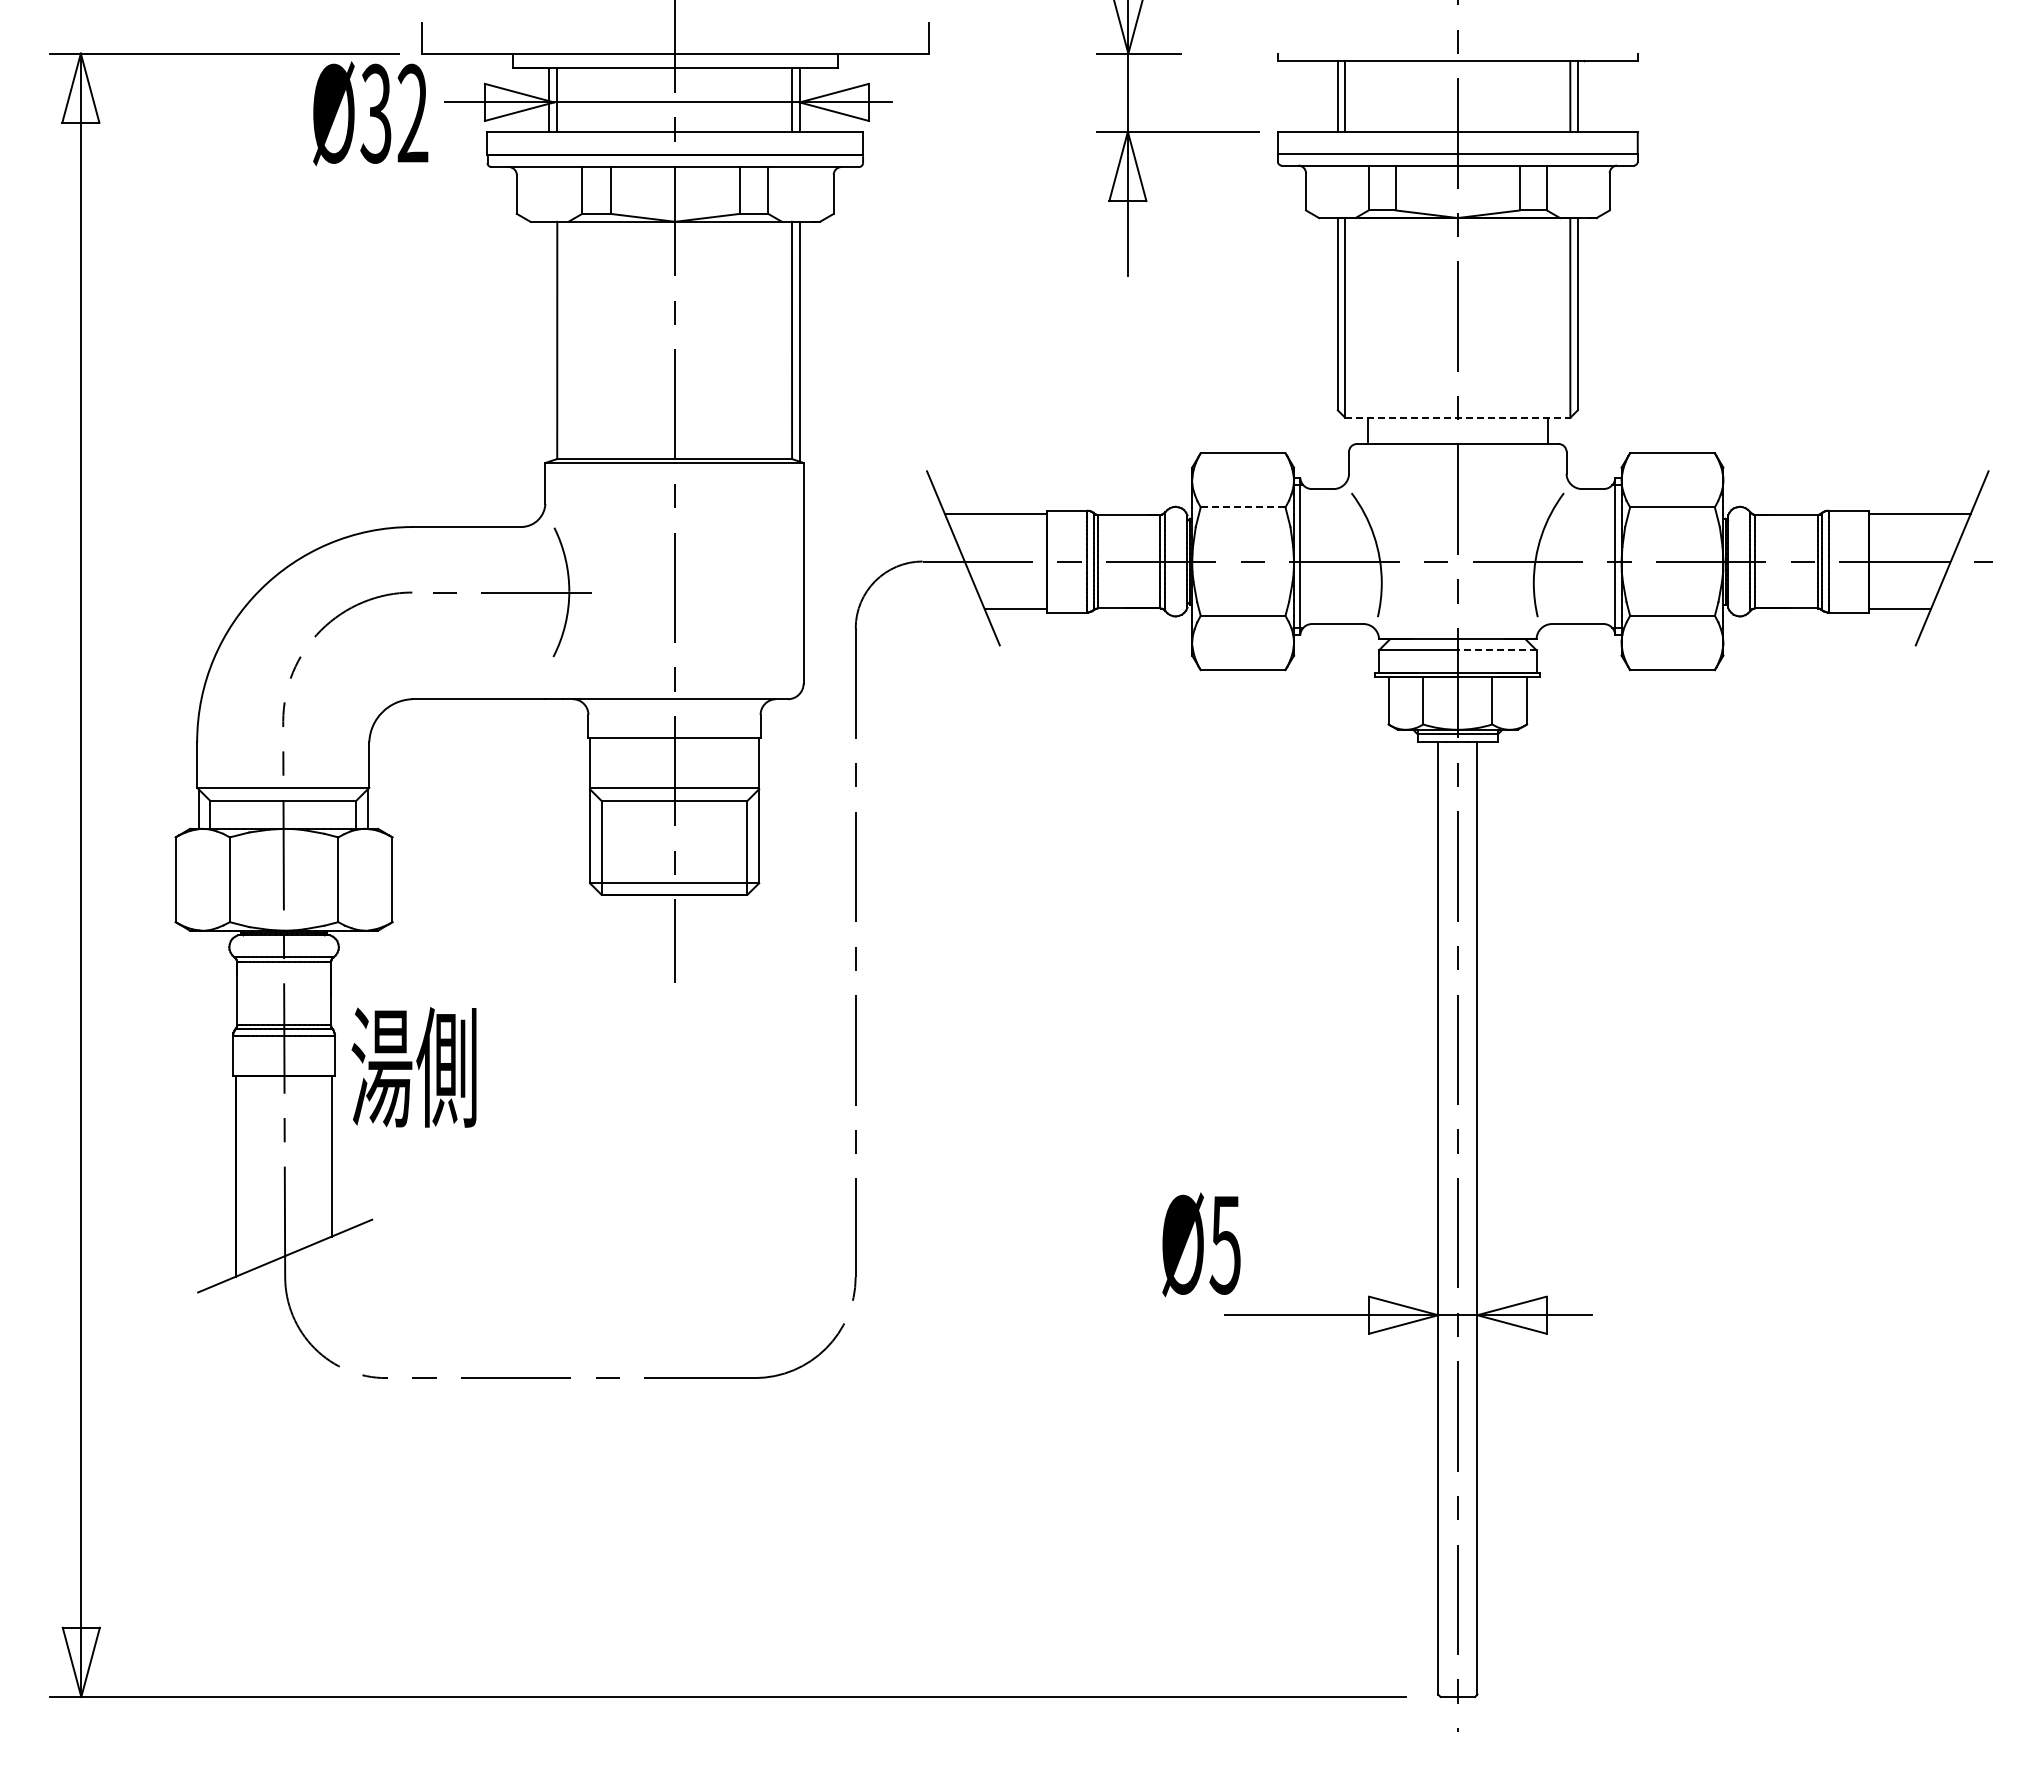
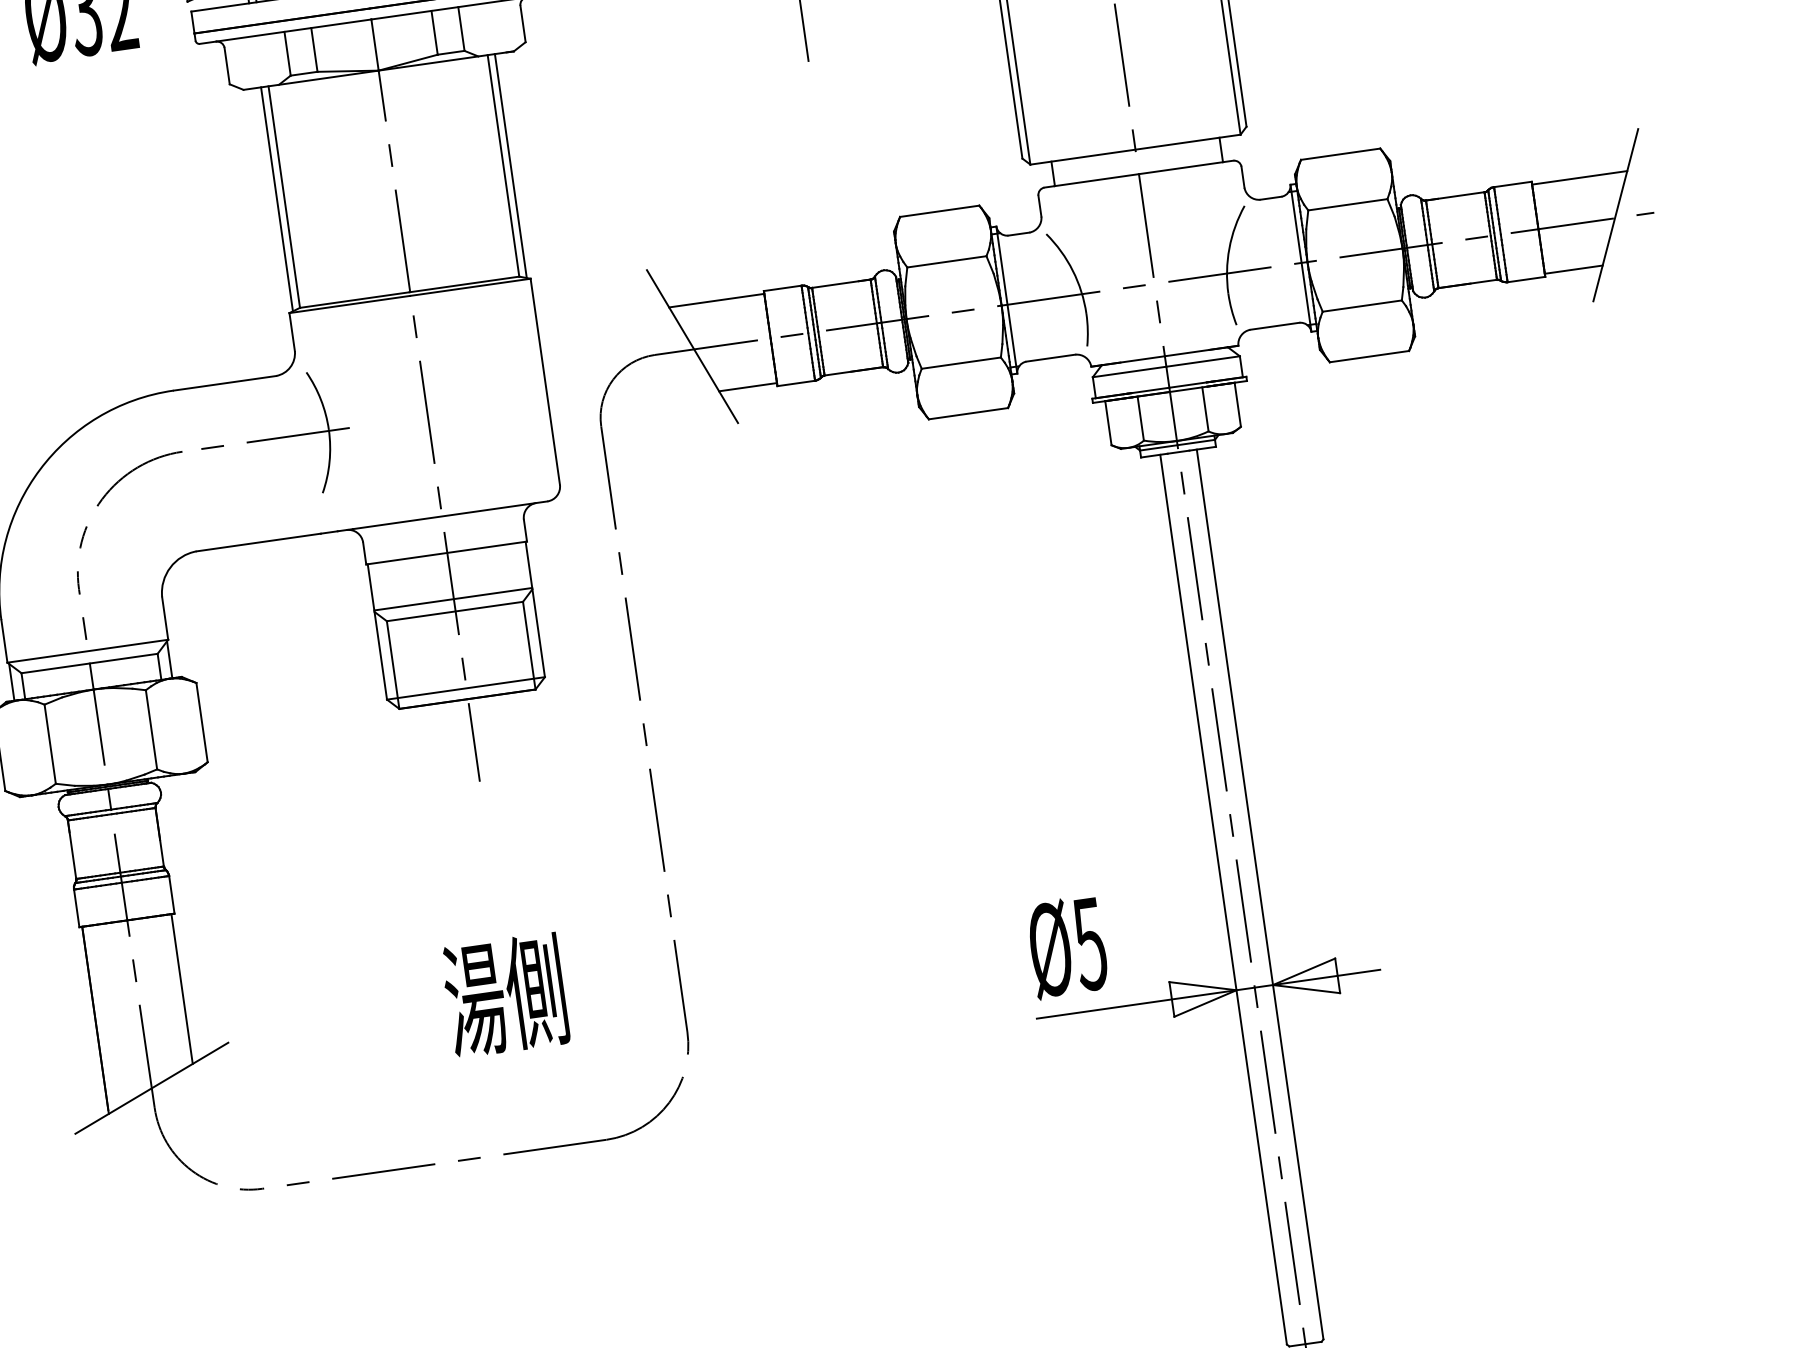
line: (549, 341) -> (277, 199), added
line: (1457, 417) -> (1135, 149), dashed -> solid
line: (1243, 507) -> (947, 261), dashed -> solid
line: (1496, 650) -> (1202, 361), dashed -> solid
text: (413, 1067) -> (504, 995), moved
text: (1201, 1244) -> (1067, 946), moved

